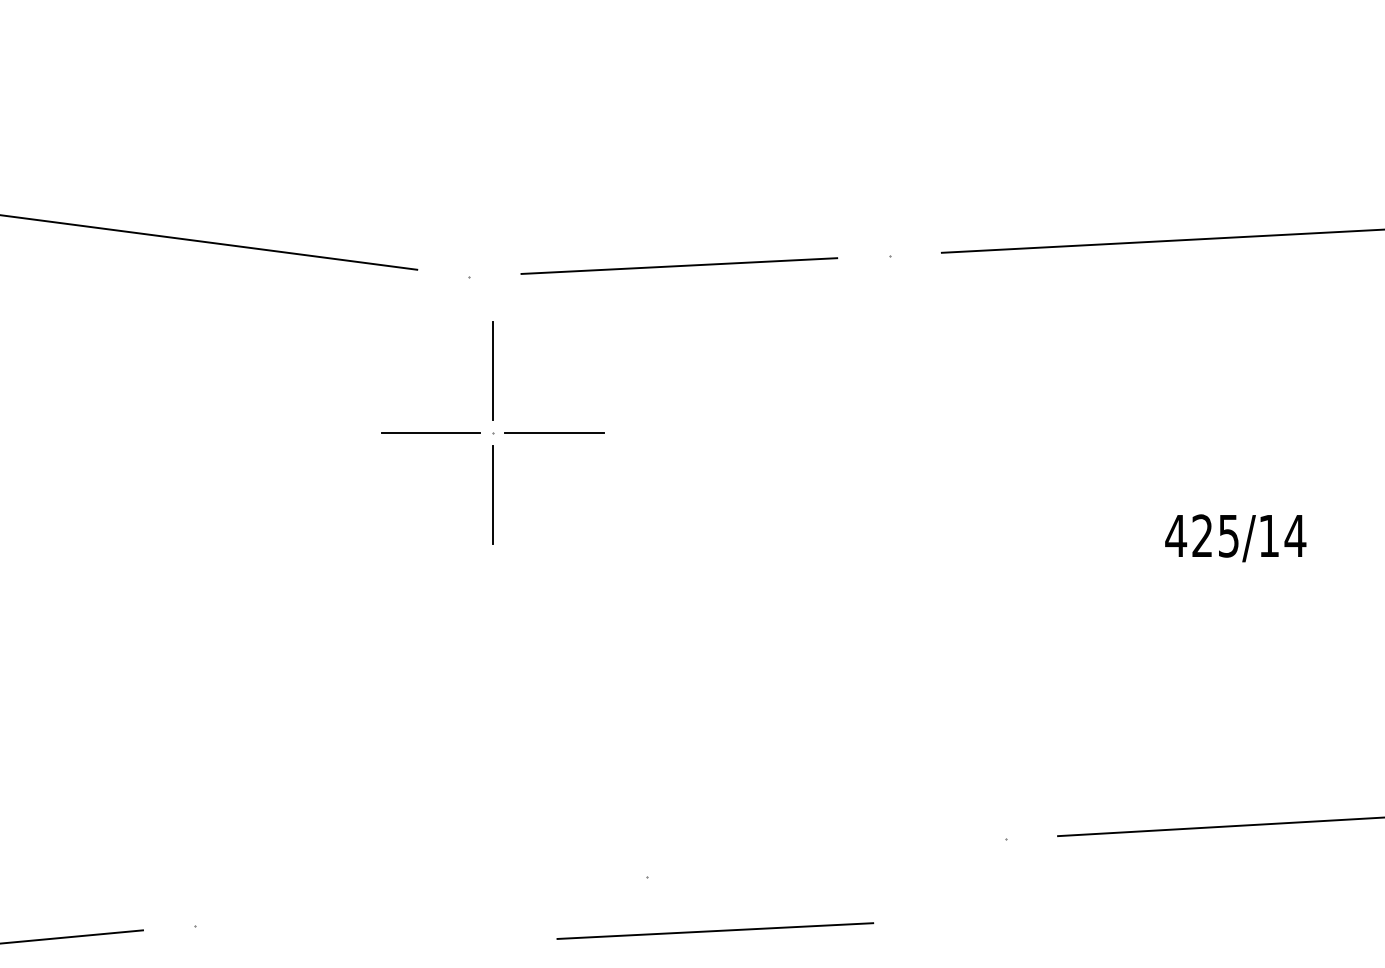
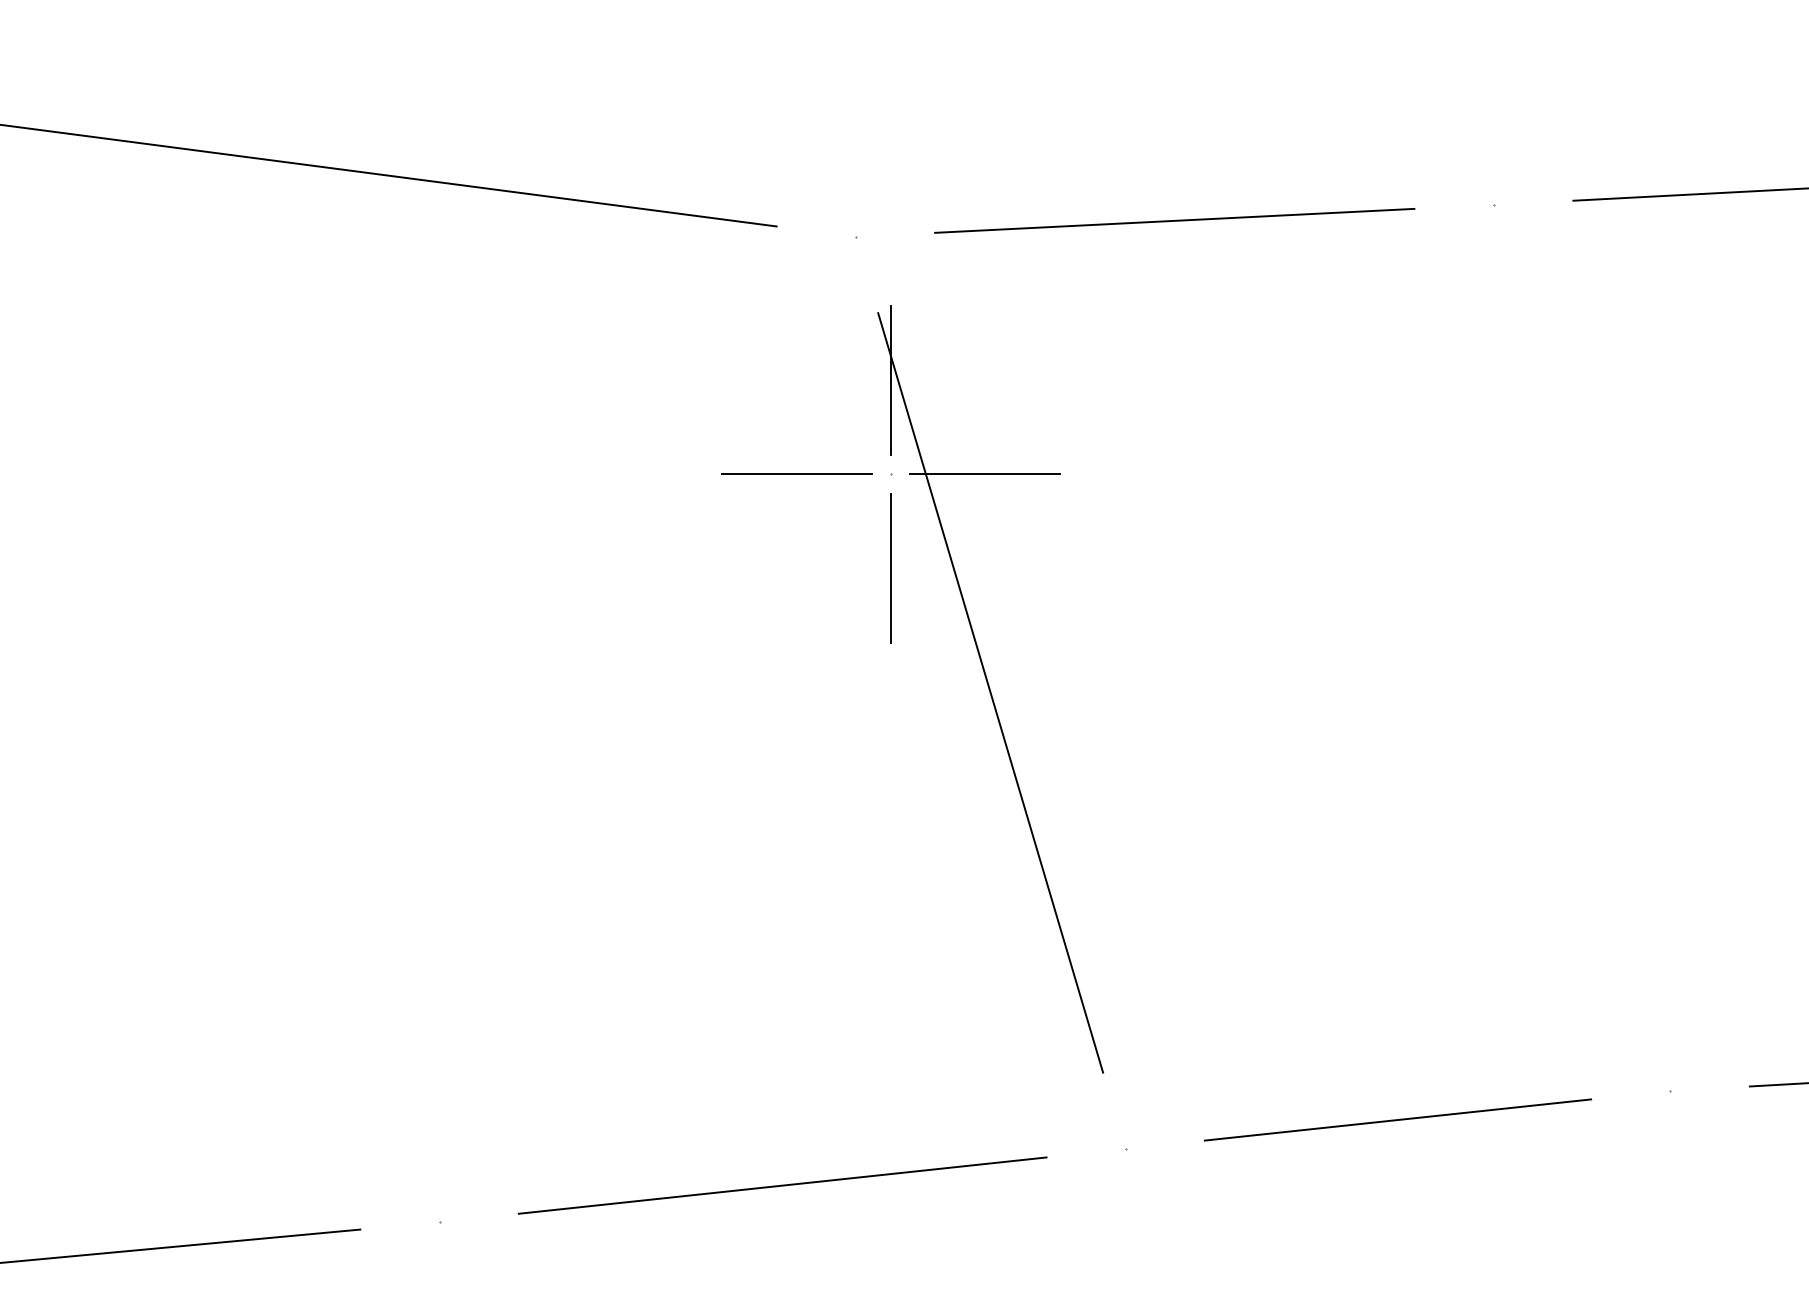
line: (558, 576) -> (991, 692), added
line: (826, 857) -> (1398, 1118), added
line: (420, 900) -> (781, 1184), added
line: (715, 930) -> (1229, 1229), removed

